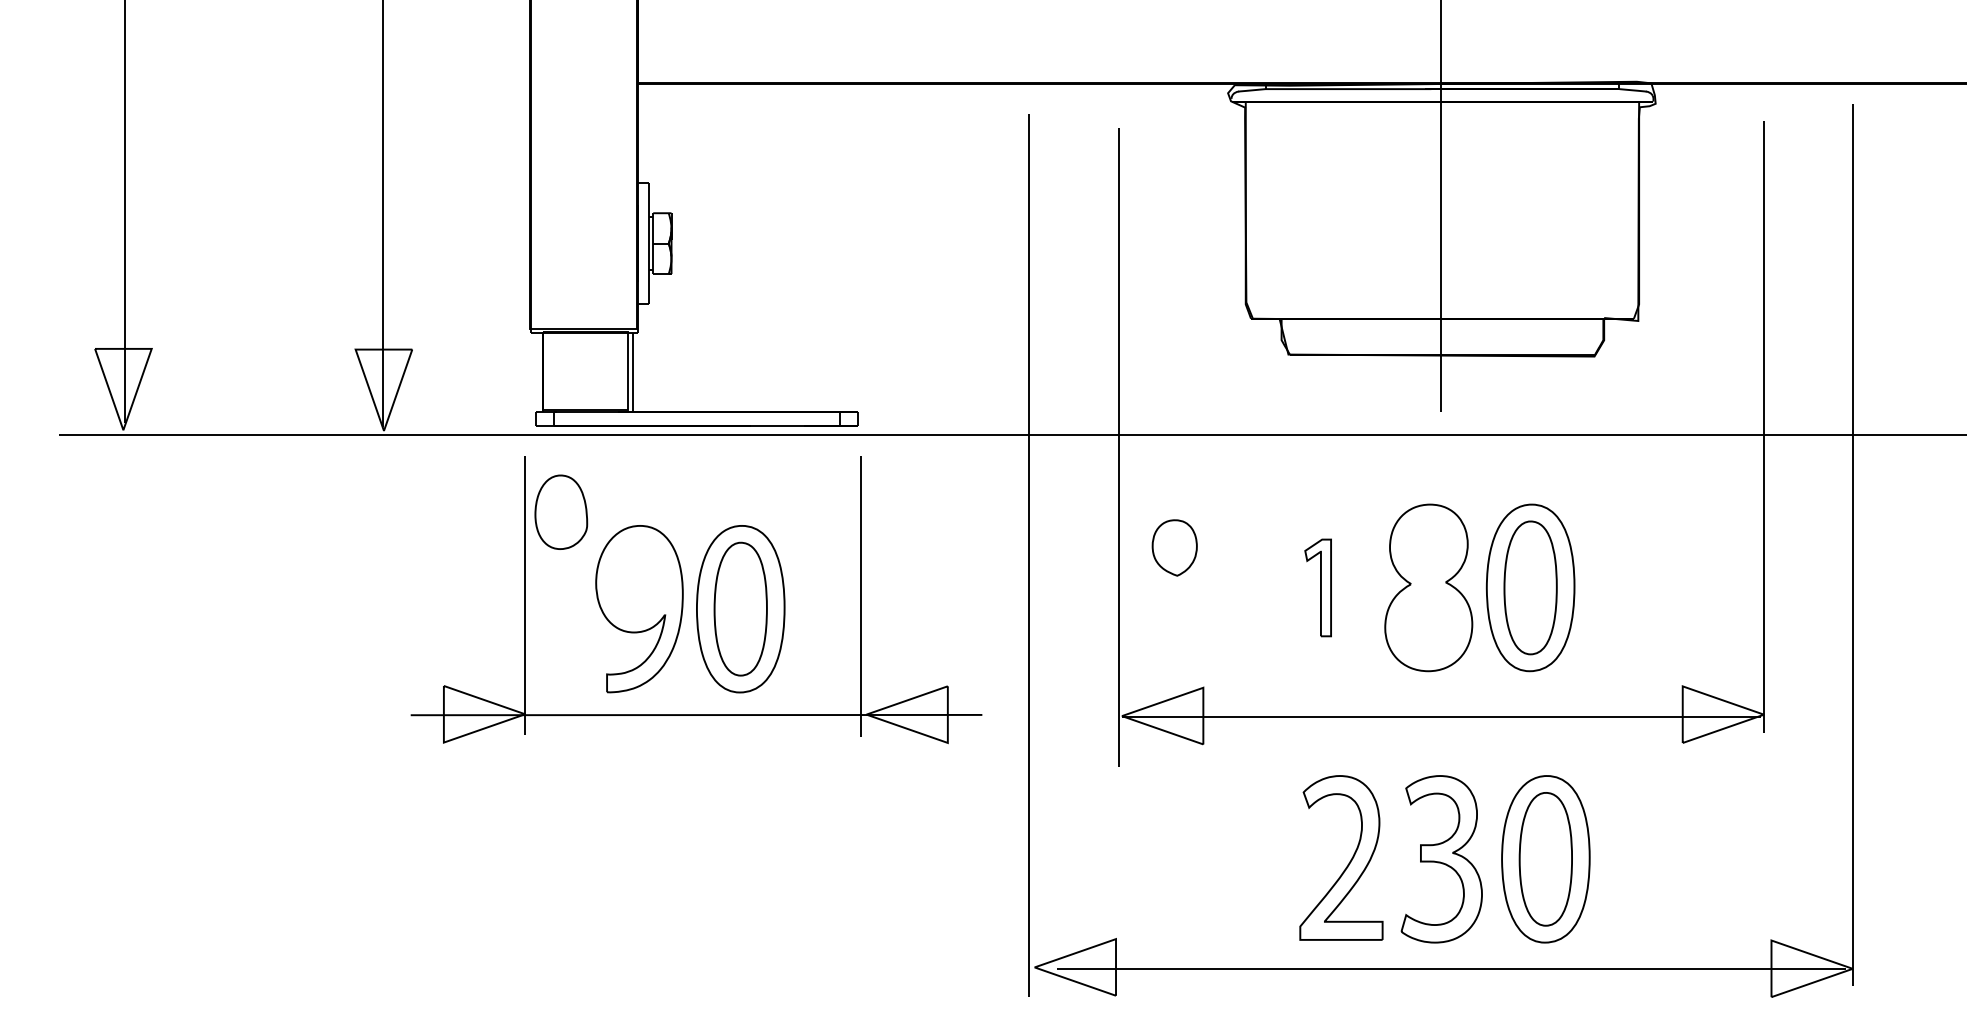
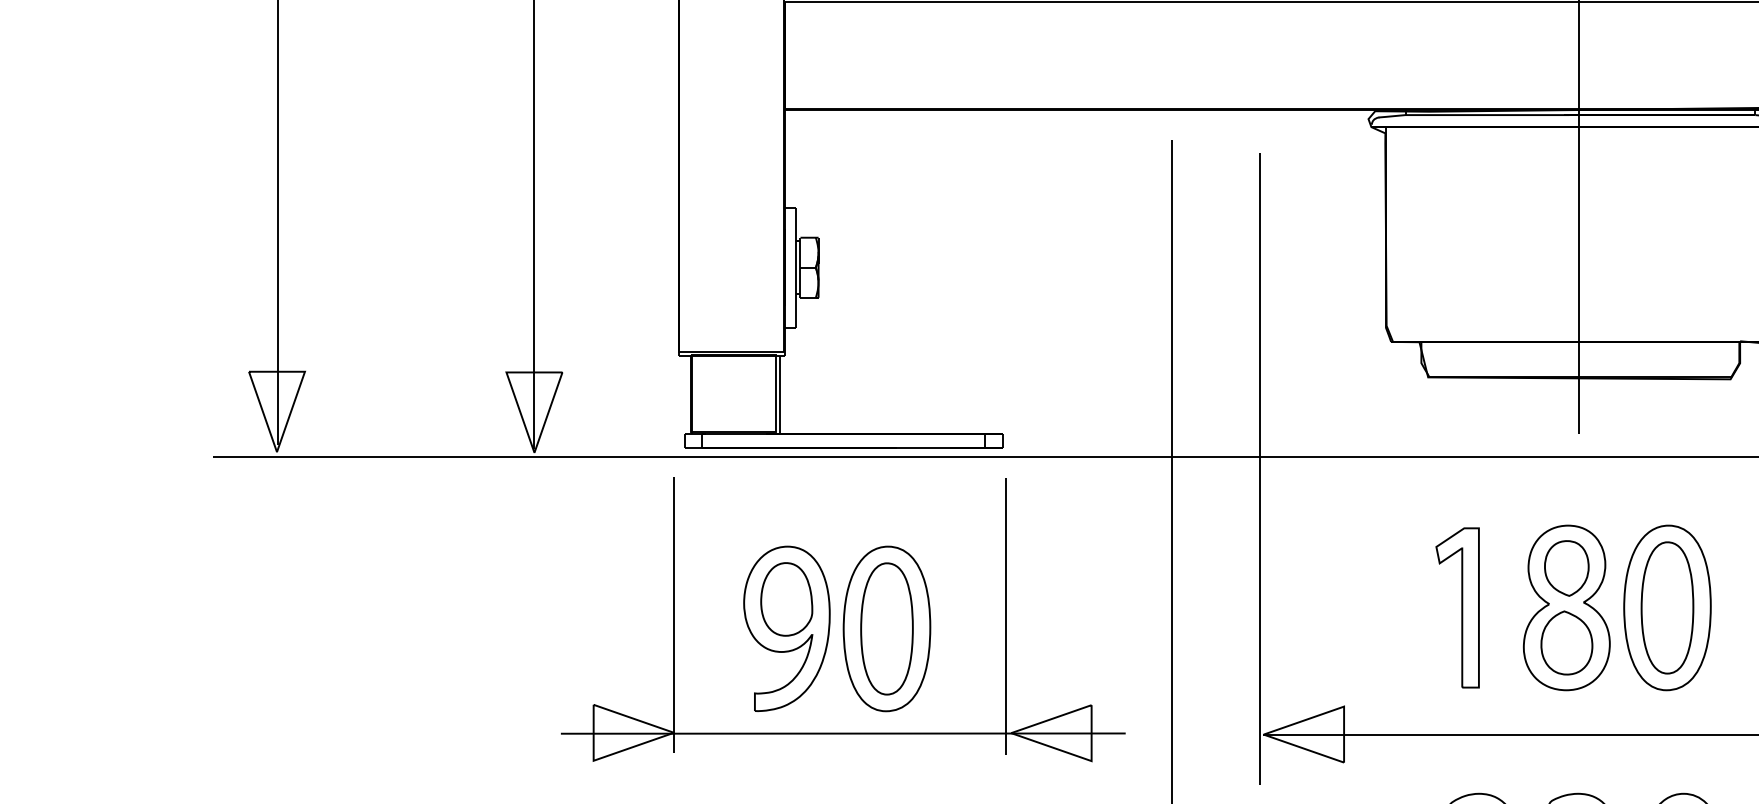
part: (561, 511) -> (786, 598), moved
part: (1174, 547) -> (1566, 568), moved
part: (1317, 587) -> (1456, 607), size x1.67
part: (1428, 623) -> (1566, 643), added

